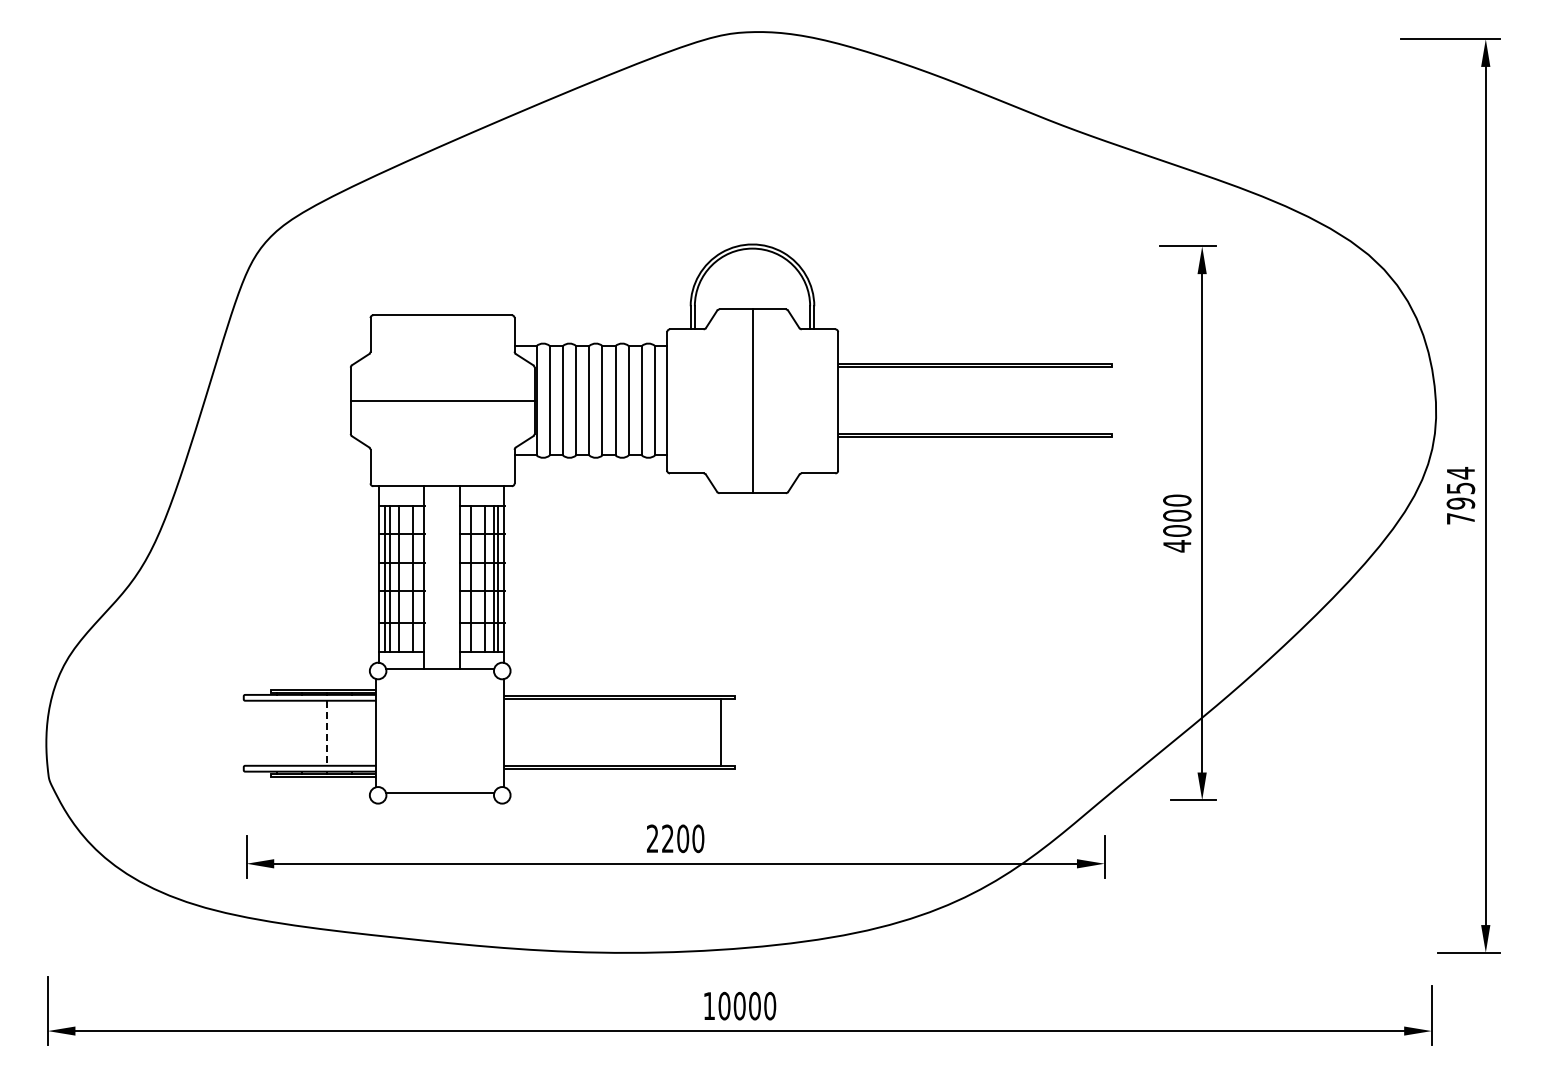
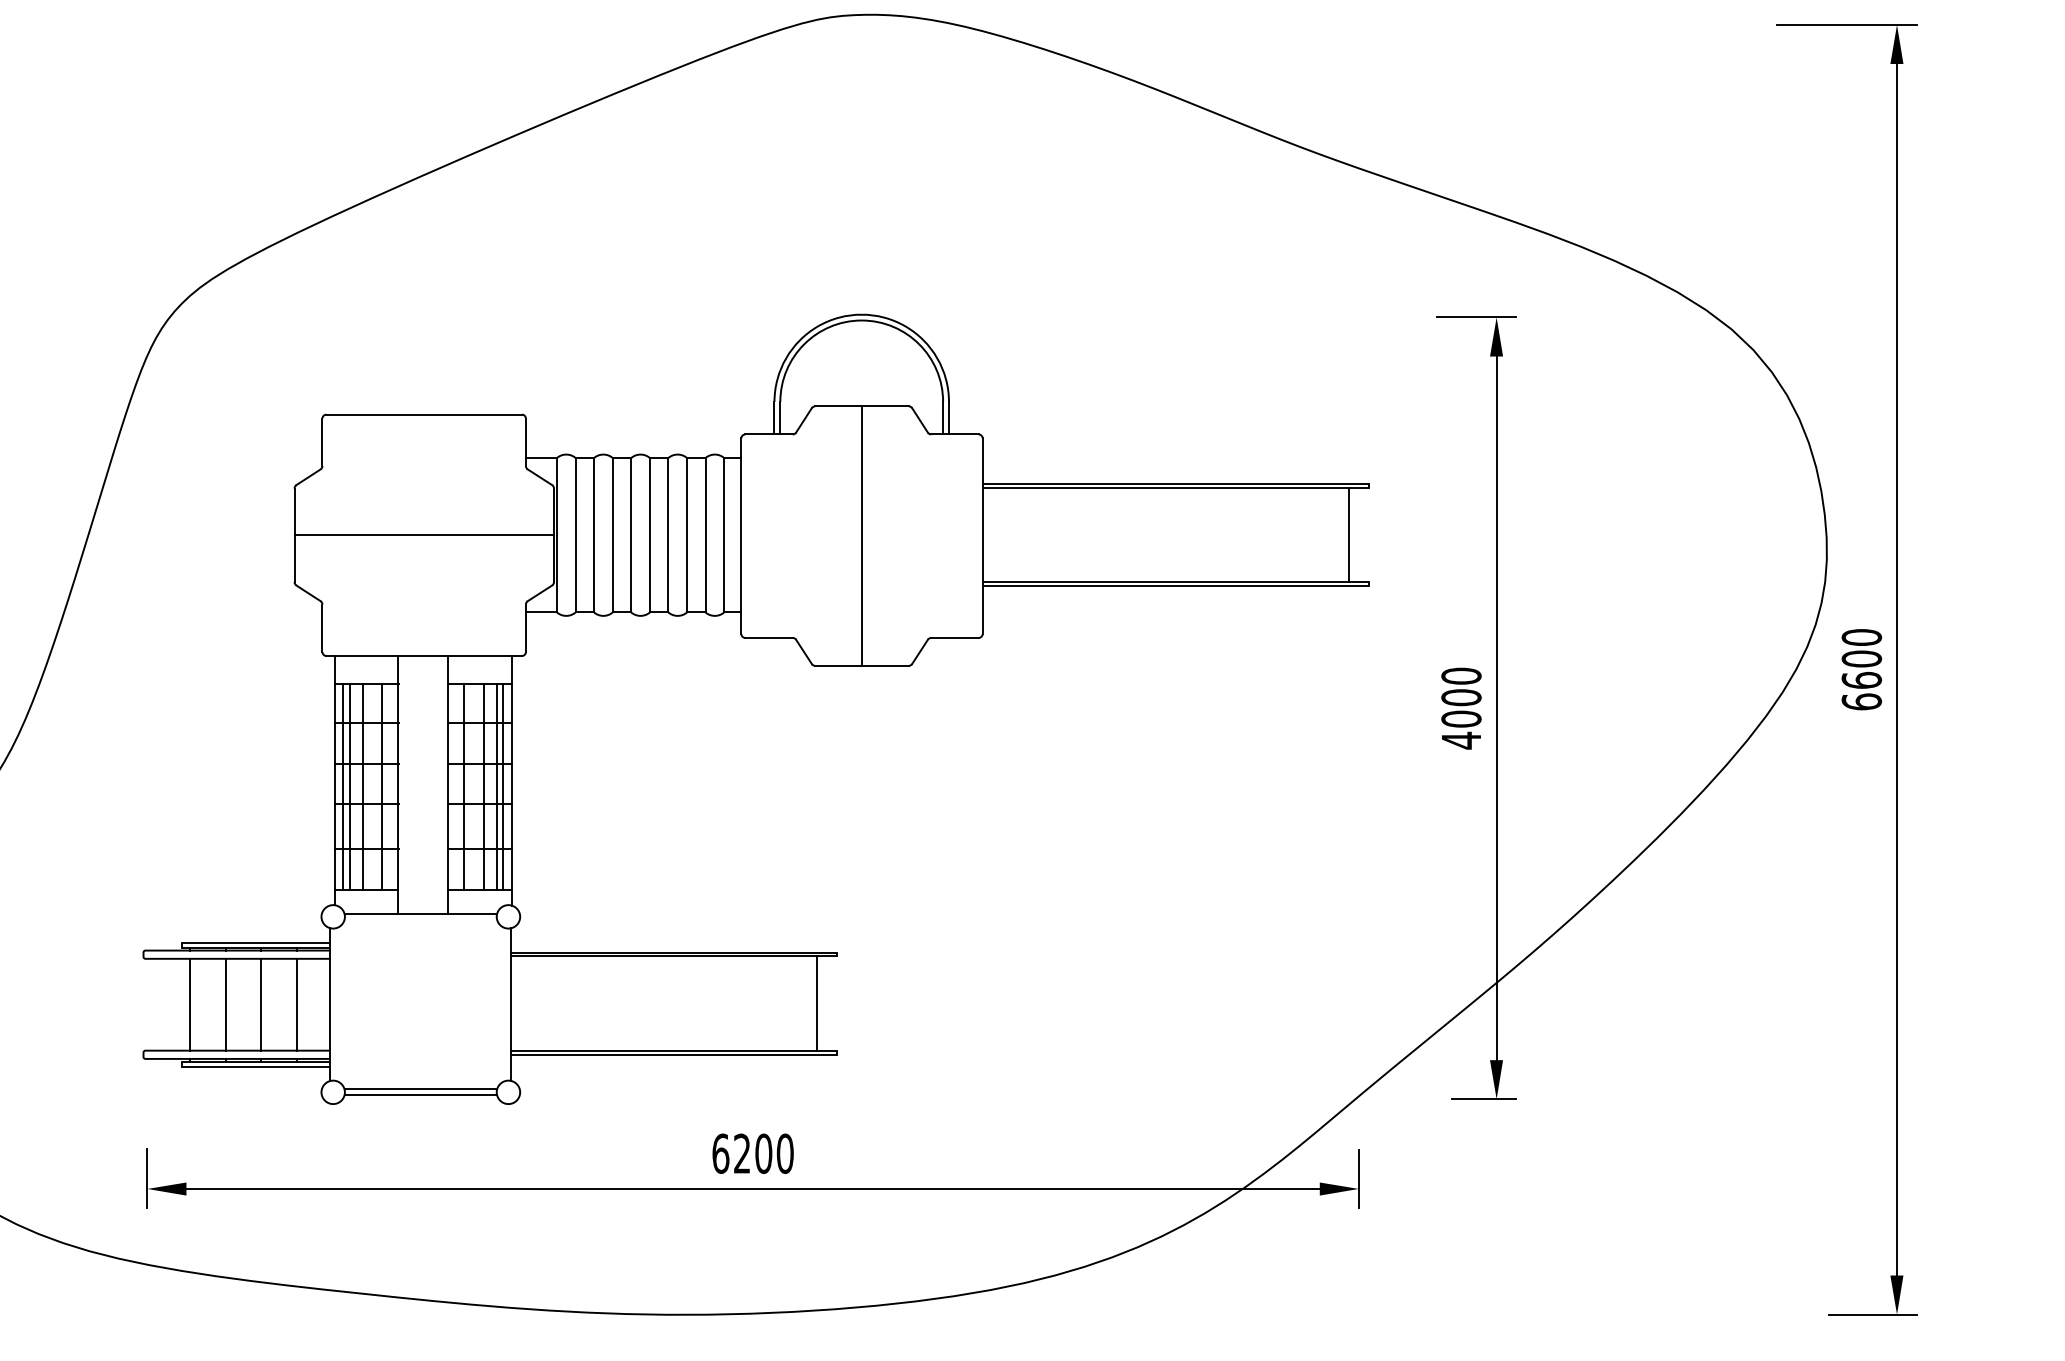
line: (1097, 399) -> (1348, 533), added
text: (1460, 495) -> (1861, 669), 7954 -> 6600
line: (276, 732) -> (189, 1003), added
line: (301, 732) -> (225, 1003), added
line: (352, 732) -> (297, 1003), added
line: (327, 733) -> (261, 1005), dashed -> solid
line: (440, 797) -> (421, 1095), added
text: (652, 838) -> (720, 1153), 2200 -> 6200

